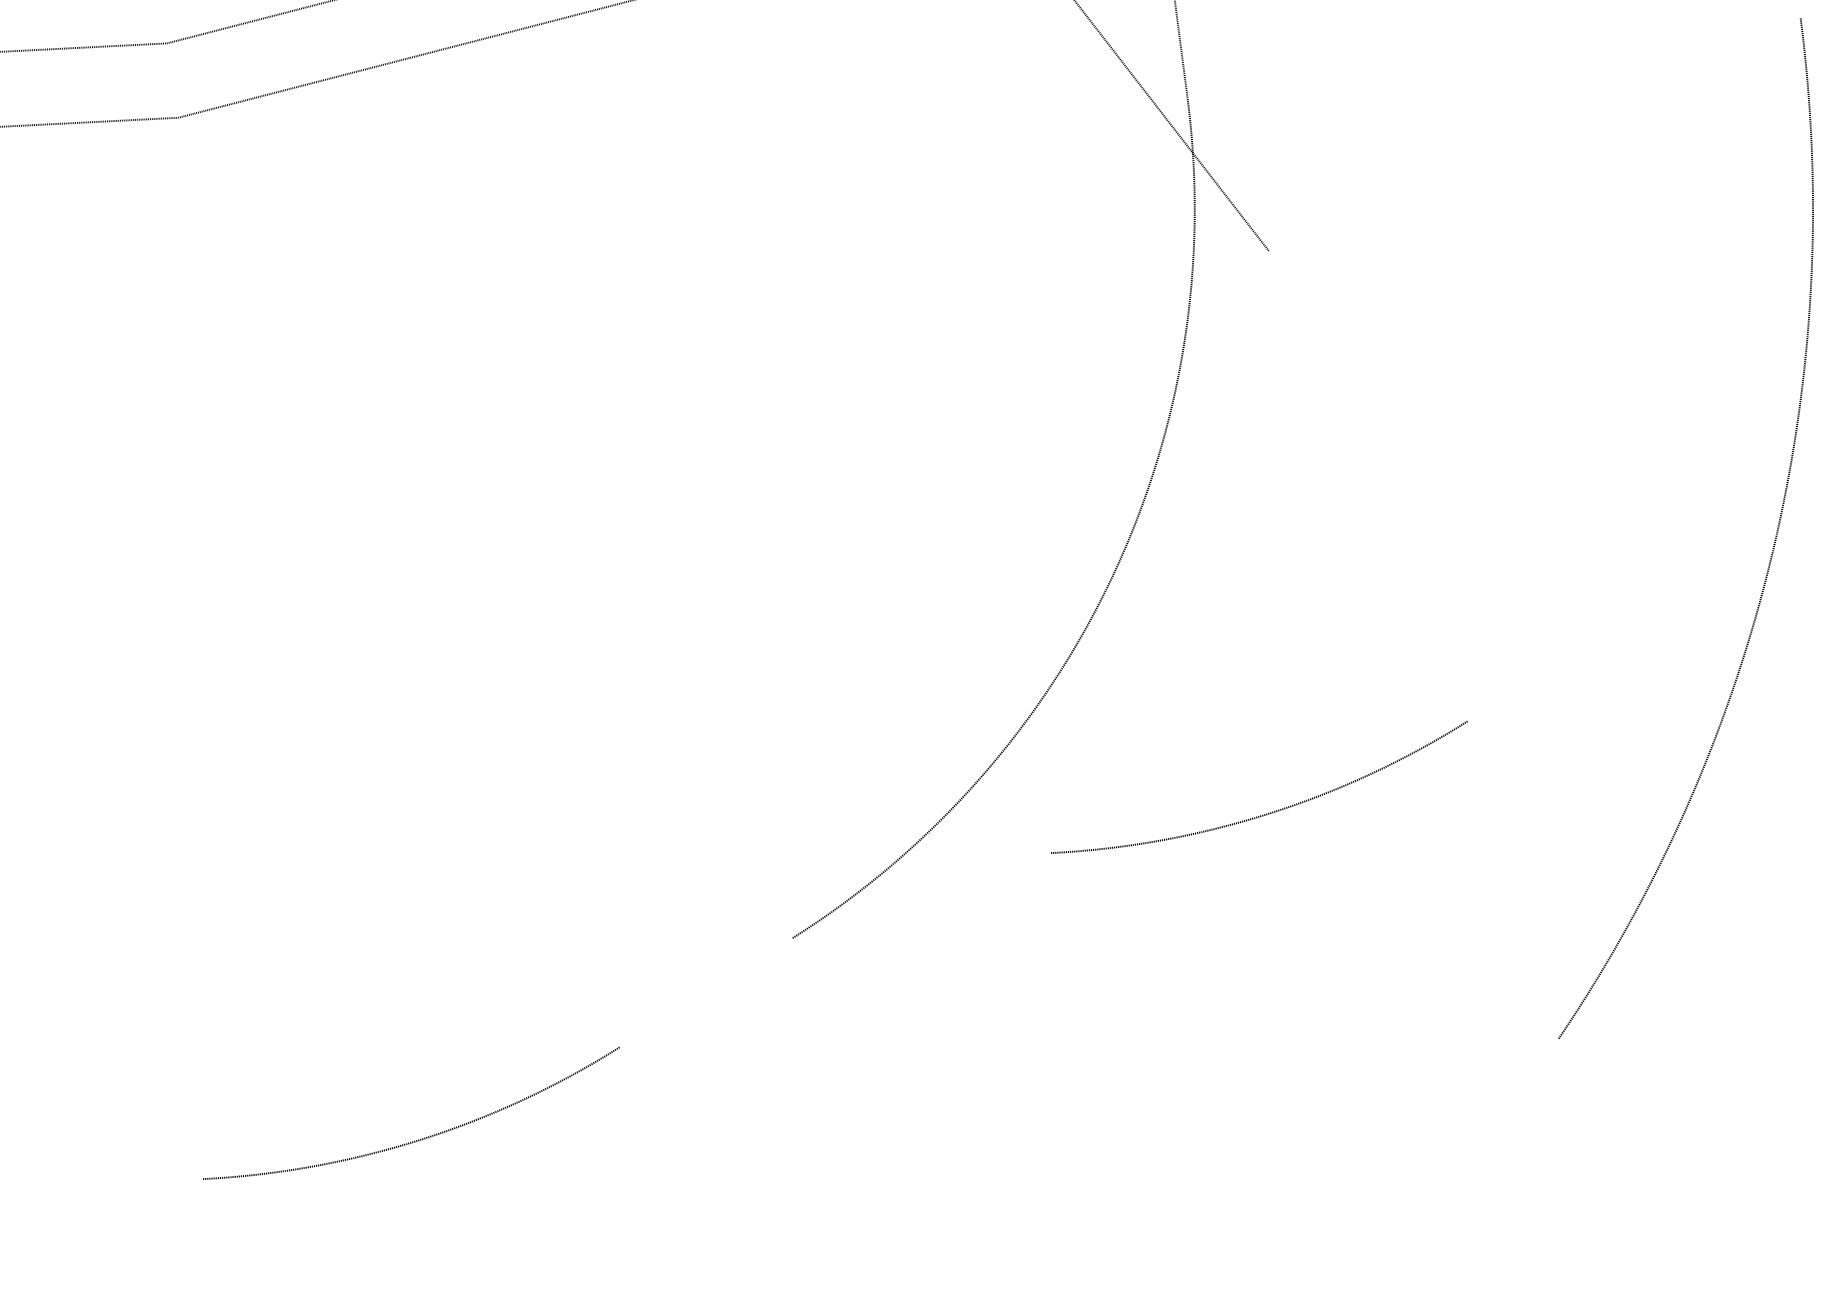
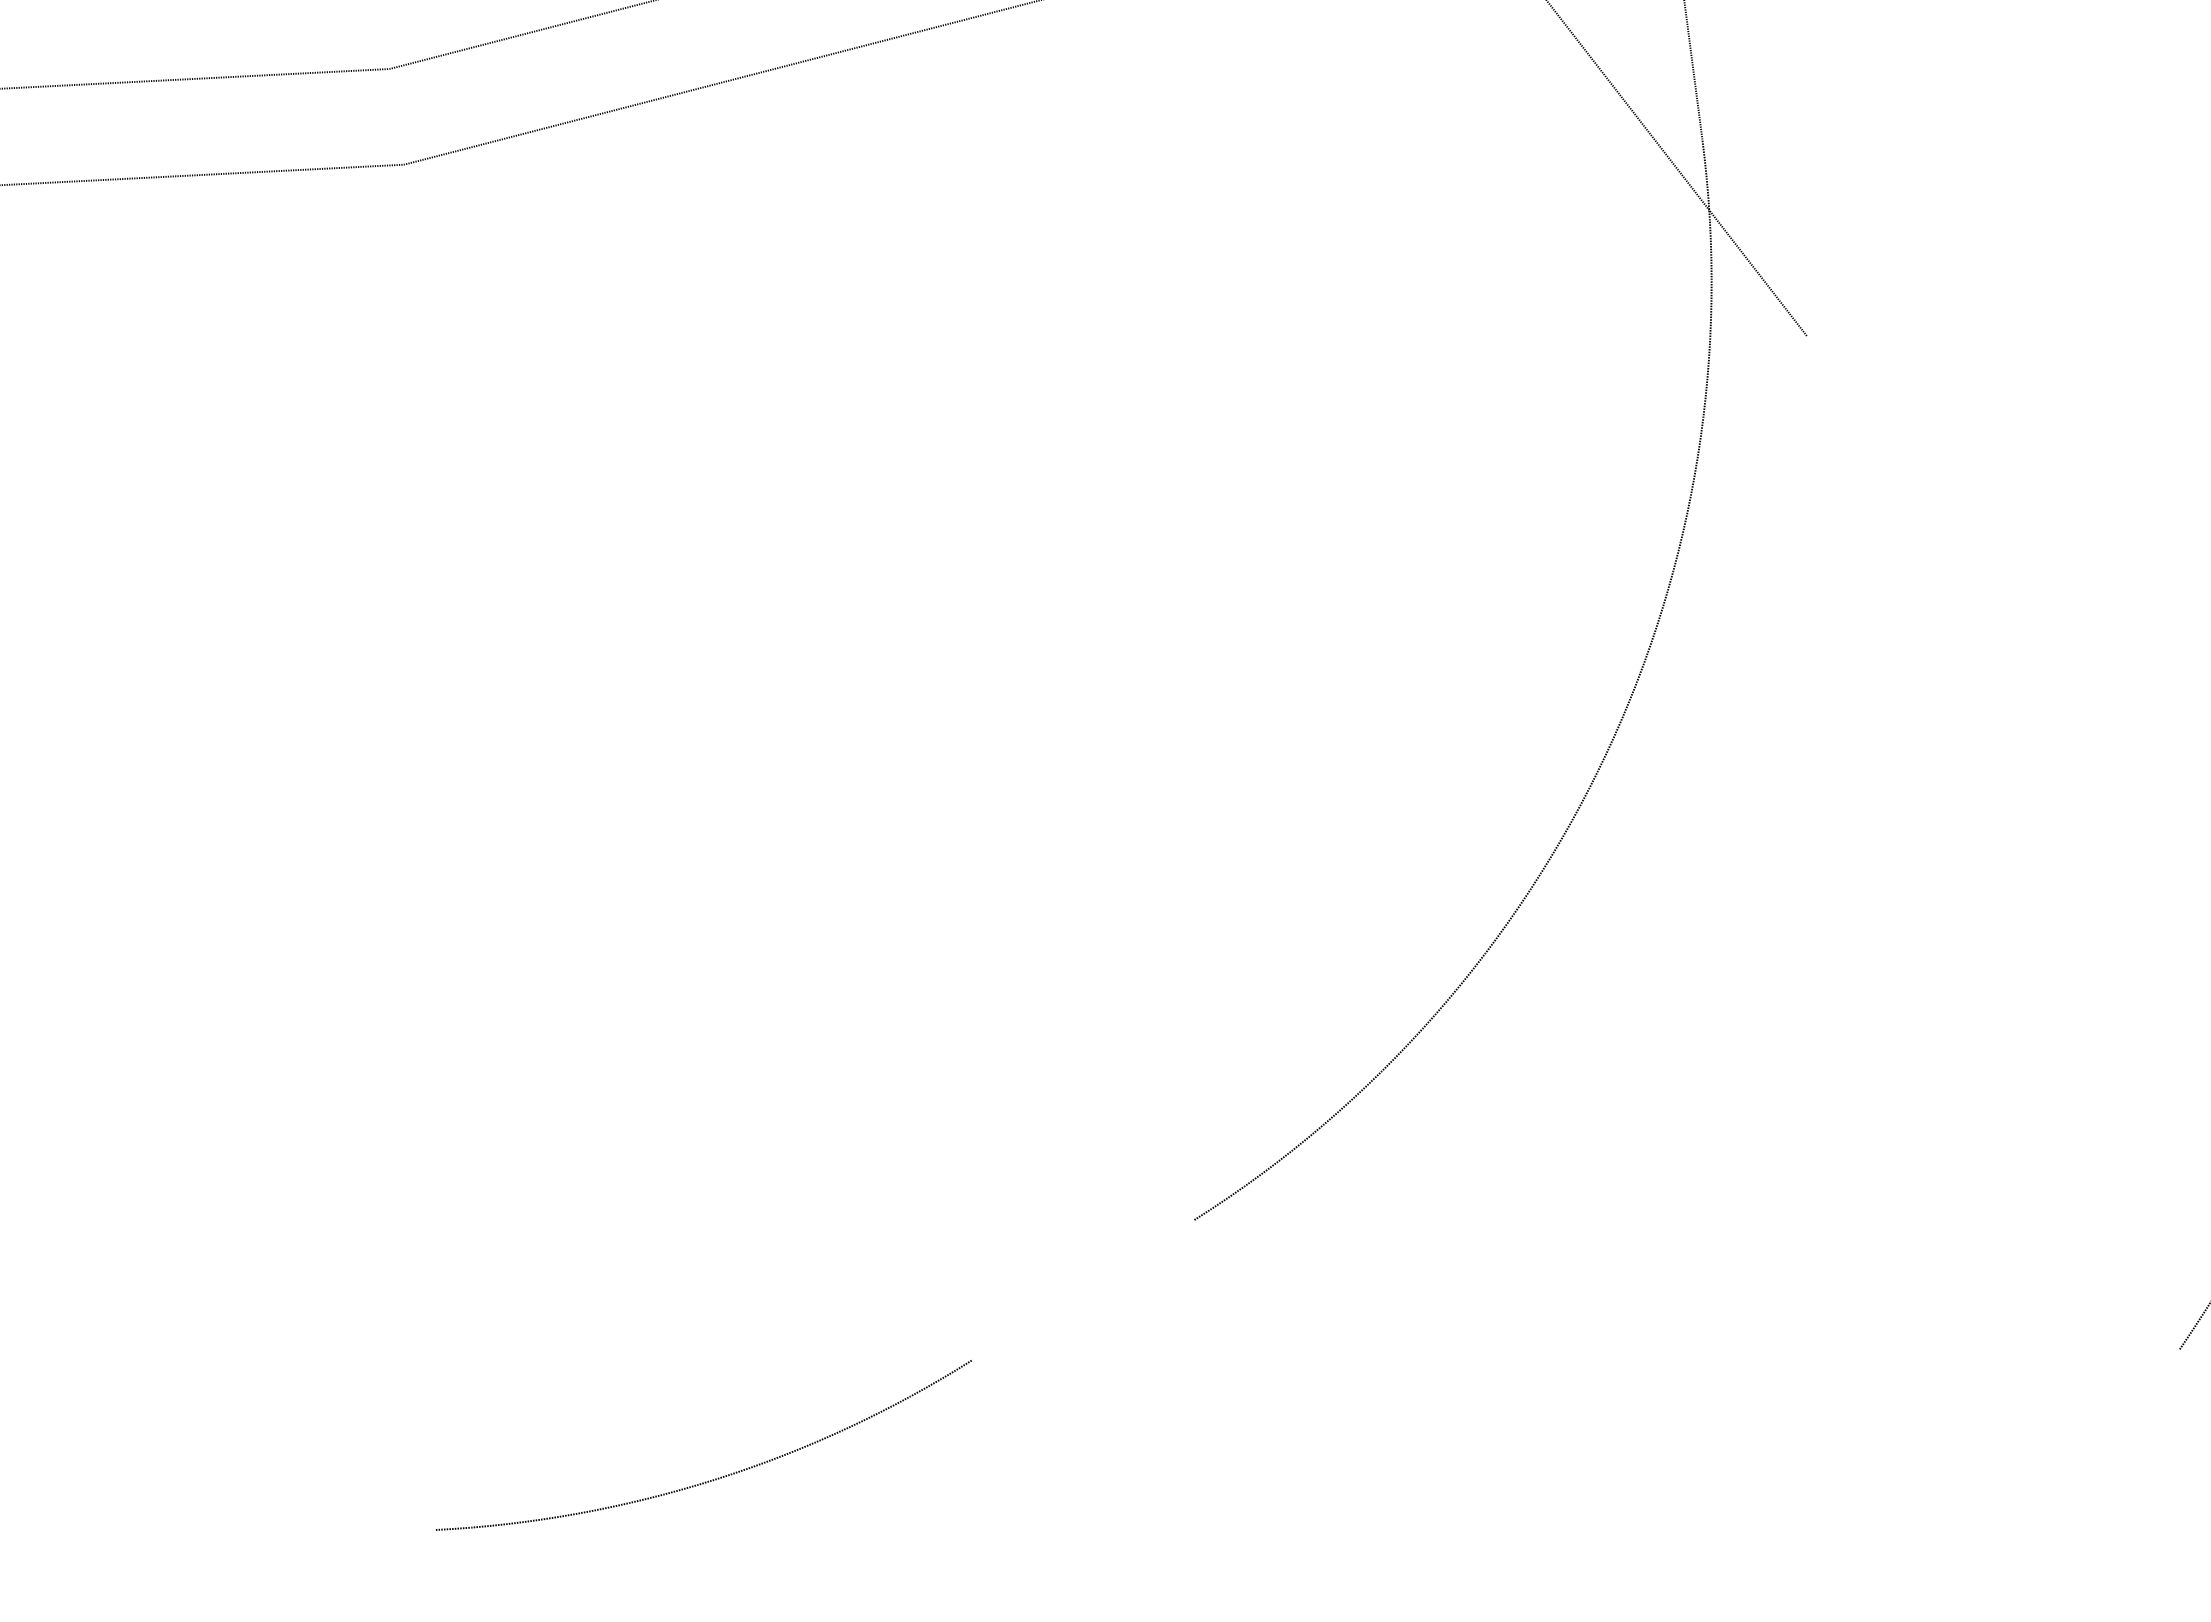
arc: (1268, 812) -> (1806, 1058), removed

